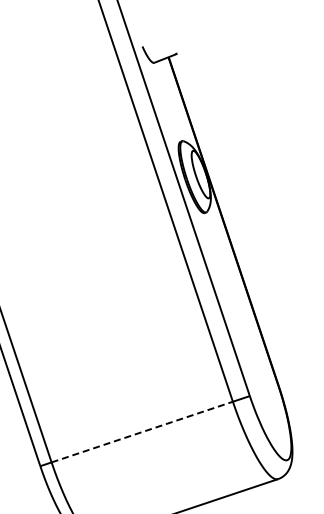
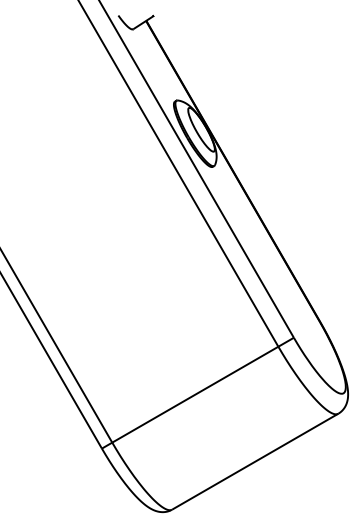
line: (142, 431) -> (195, 394), dashed -> solid

